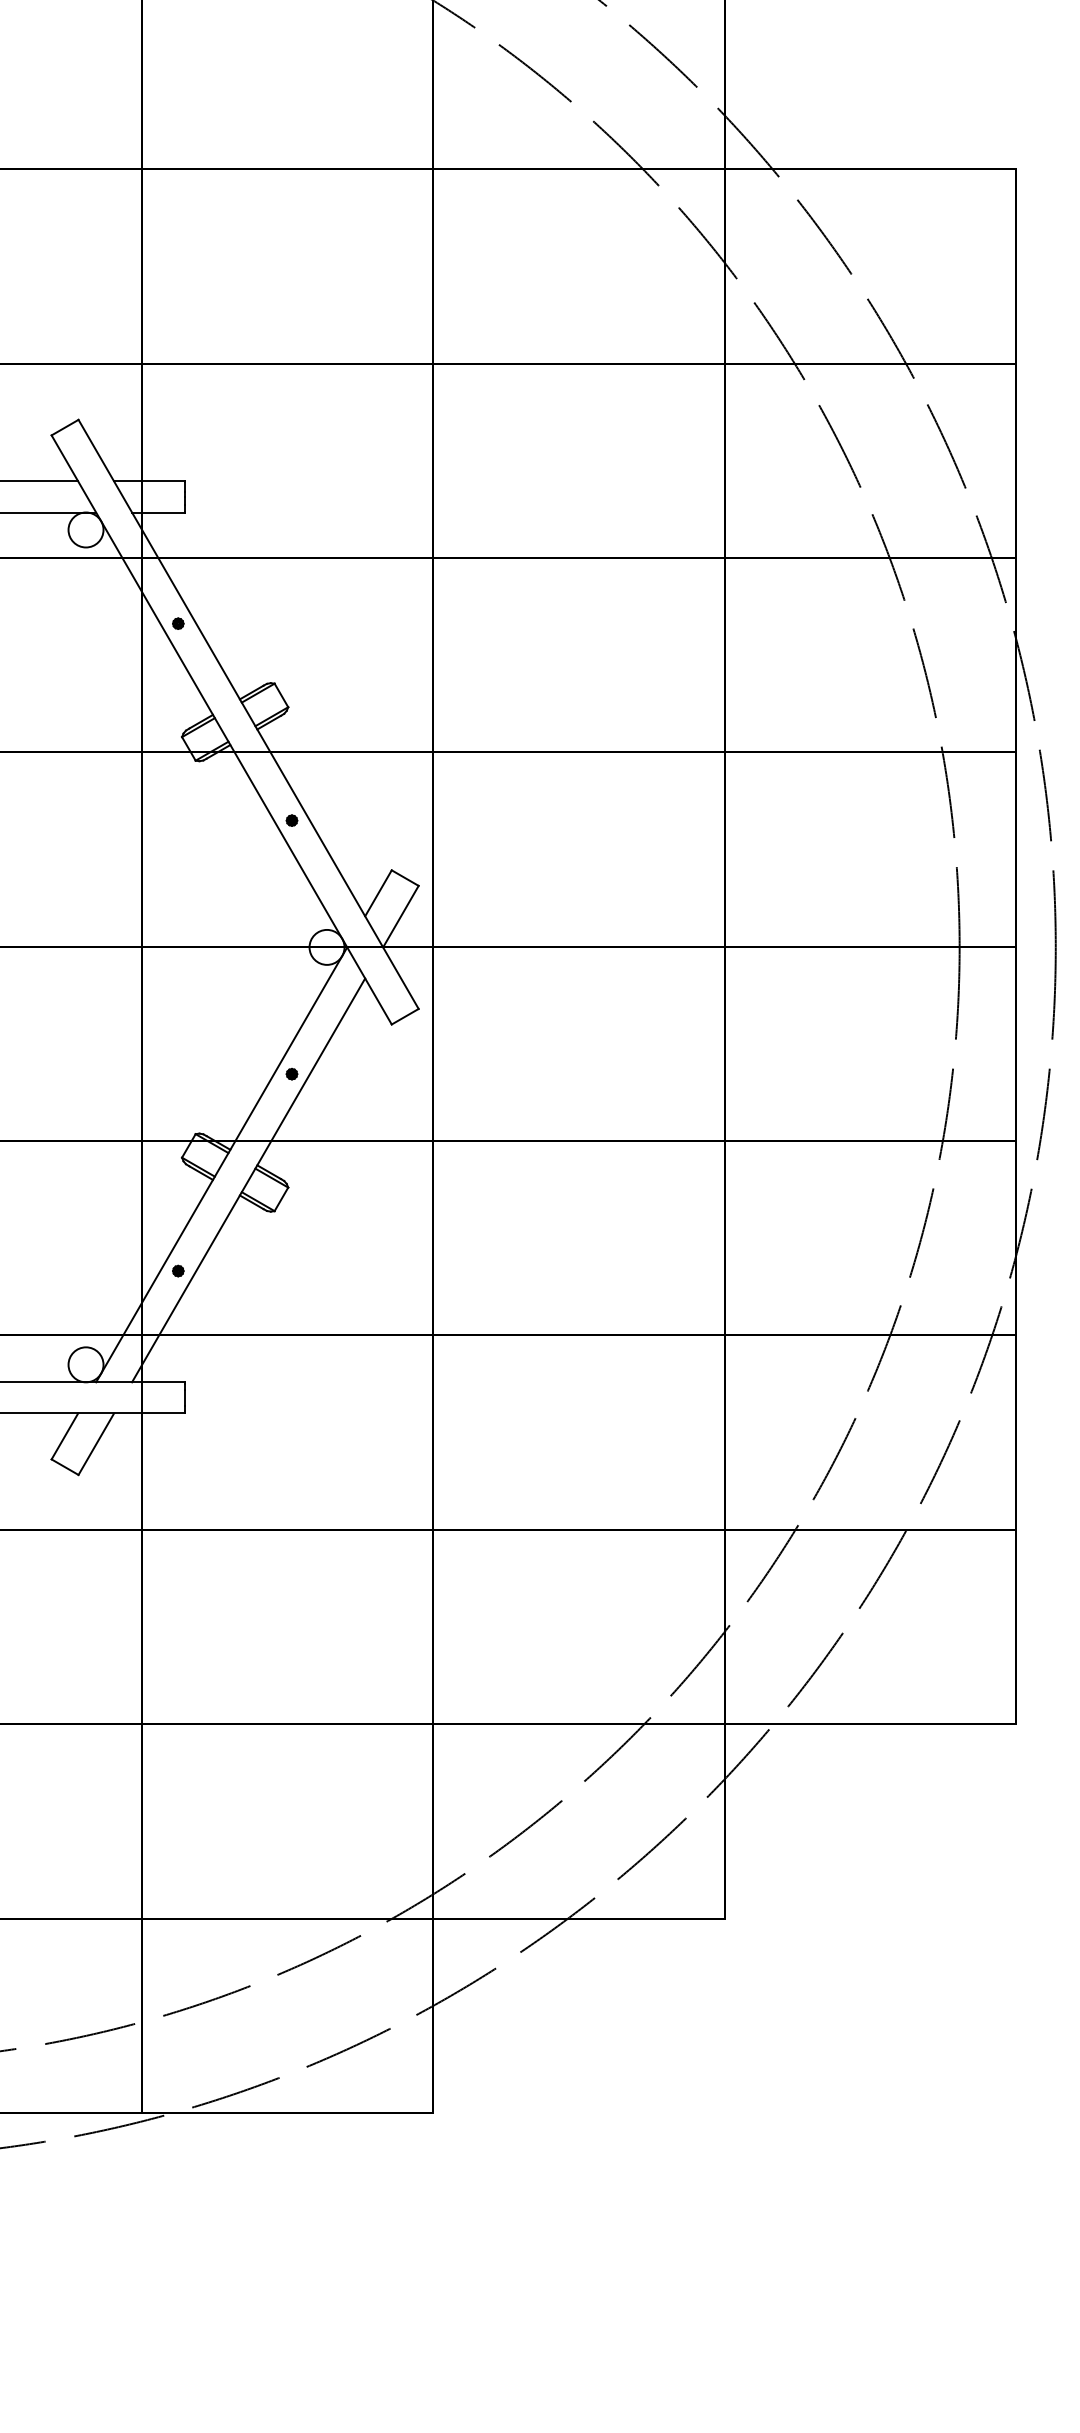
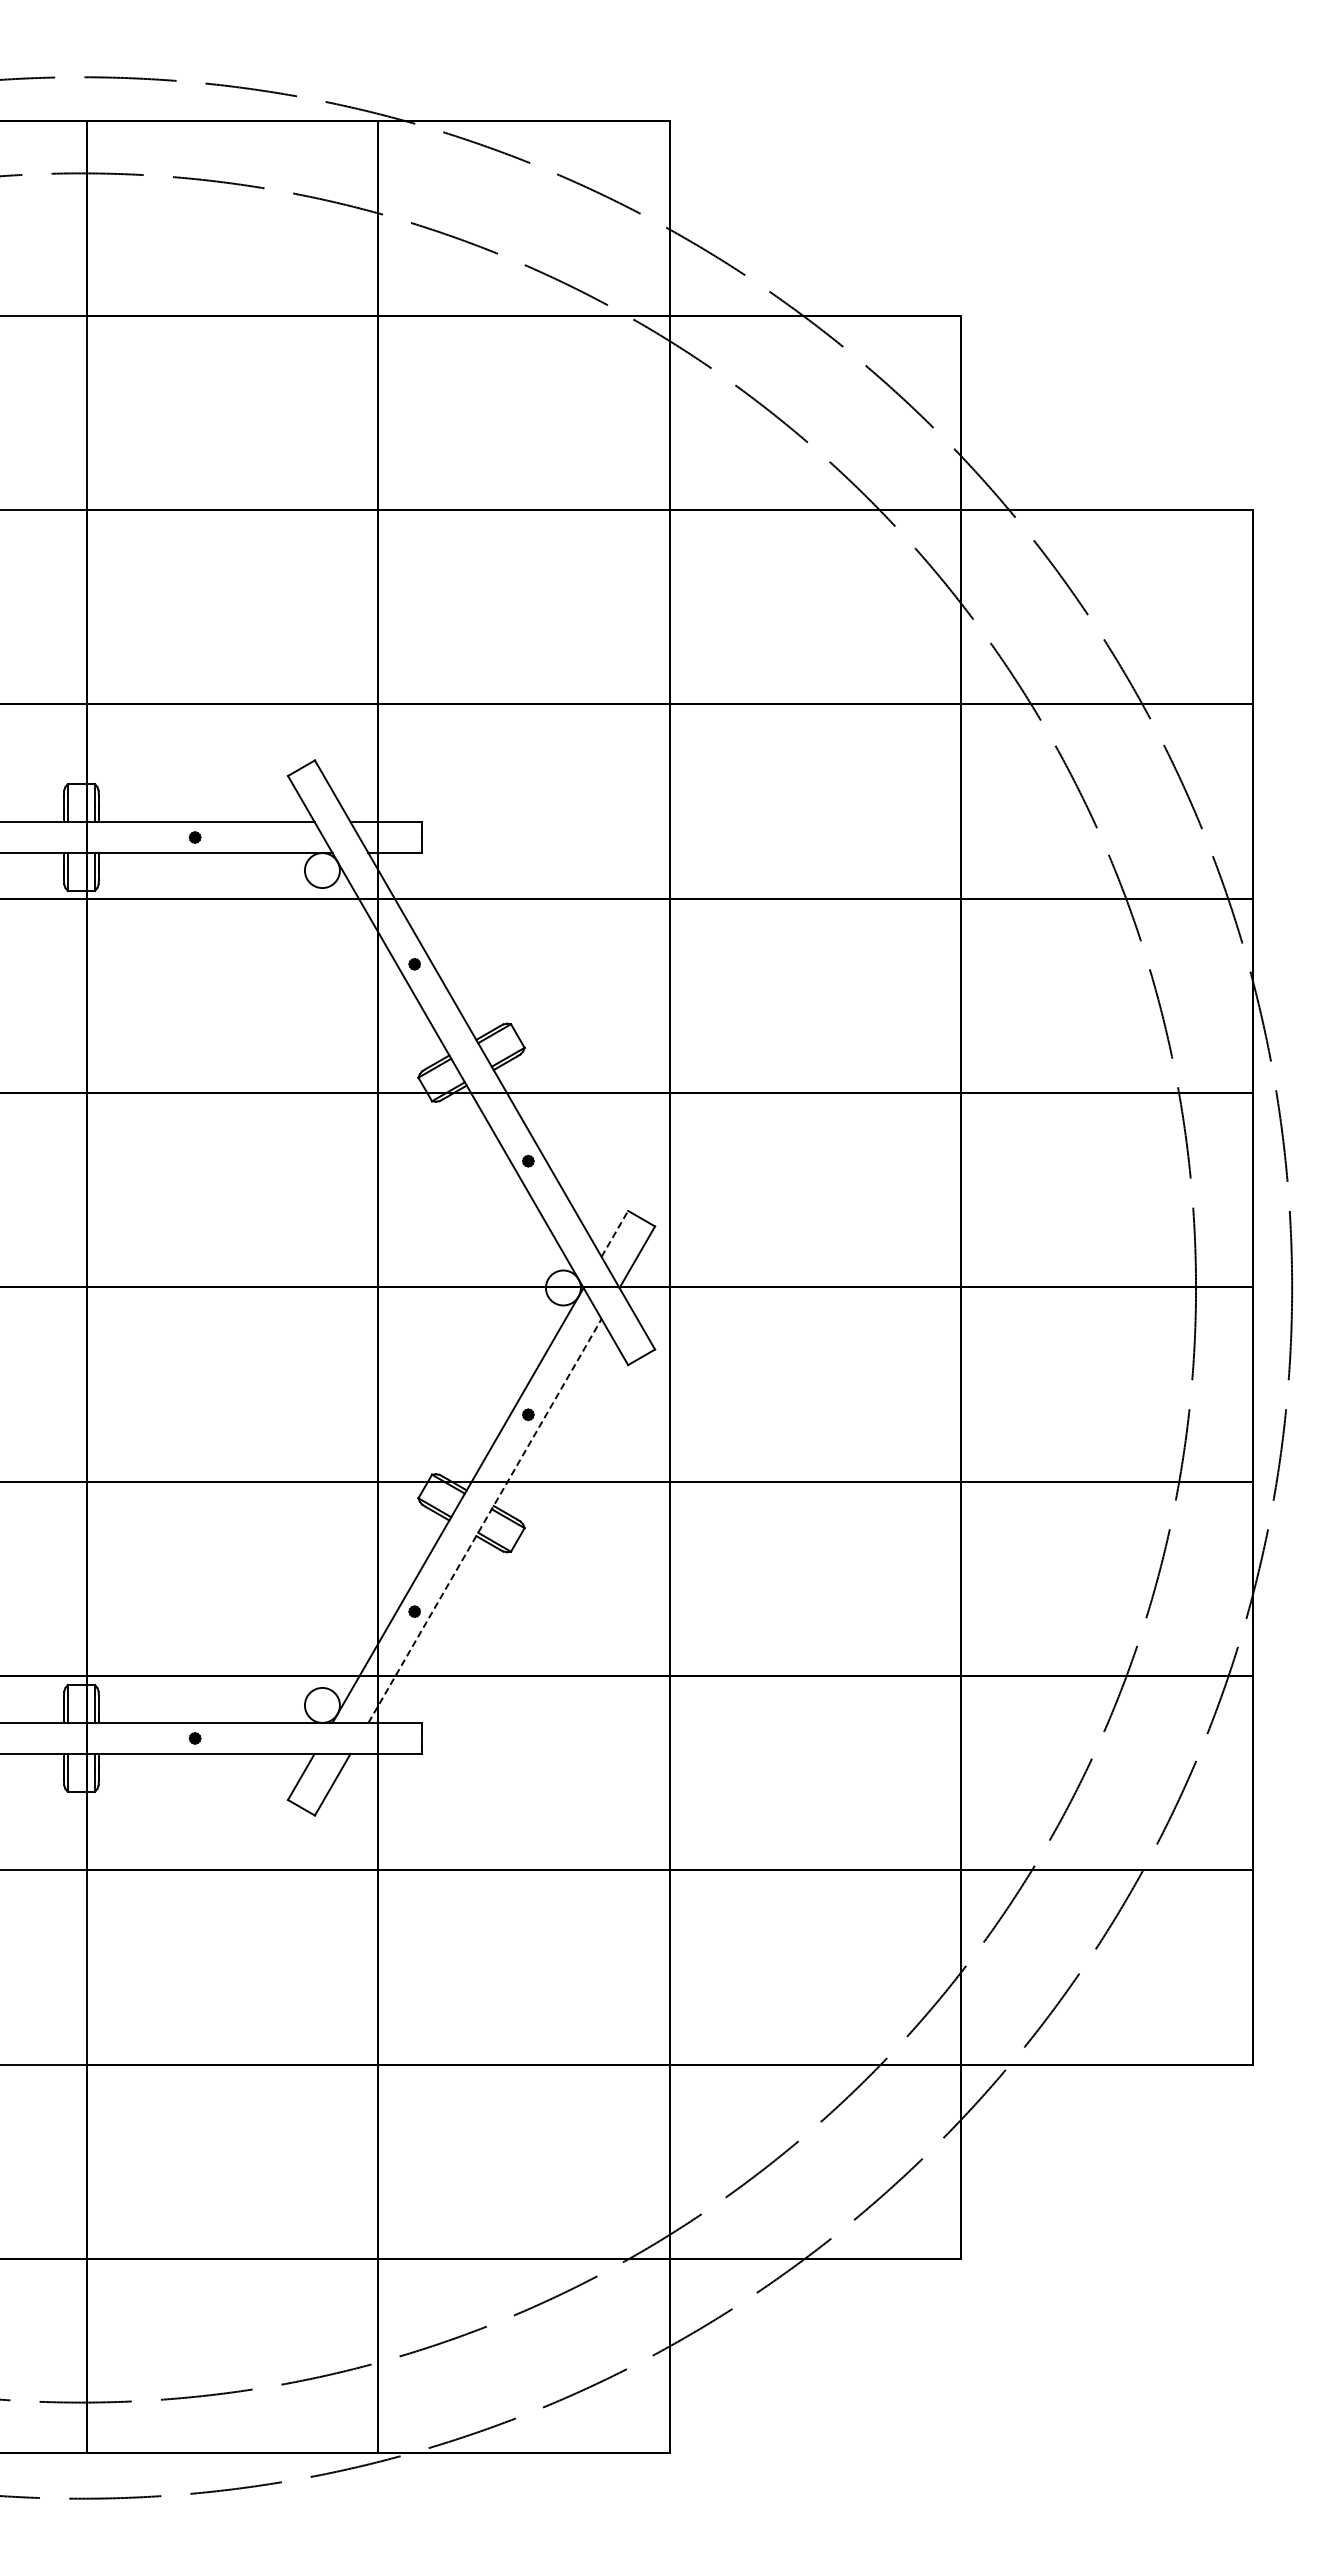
line: (378, 892) -> (614, 1233), solid -> dashed
line: (249, 1179) -> (485, 1520), solid -> dashed

